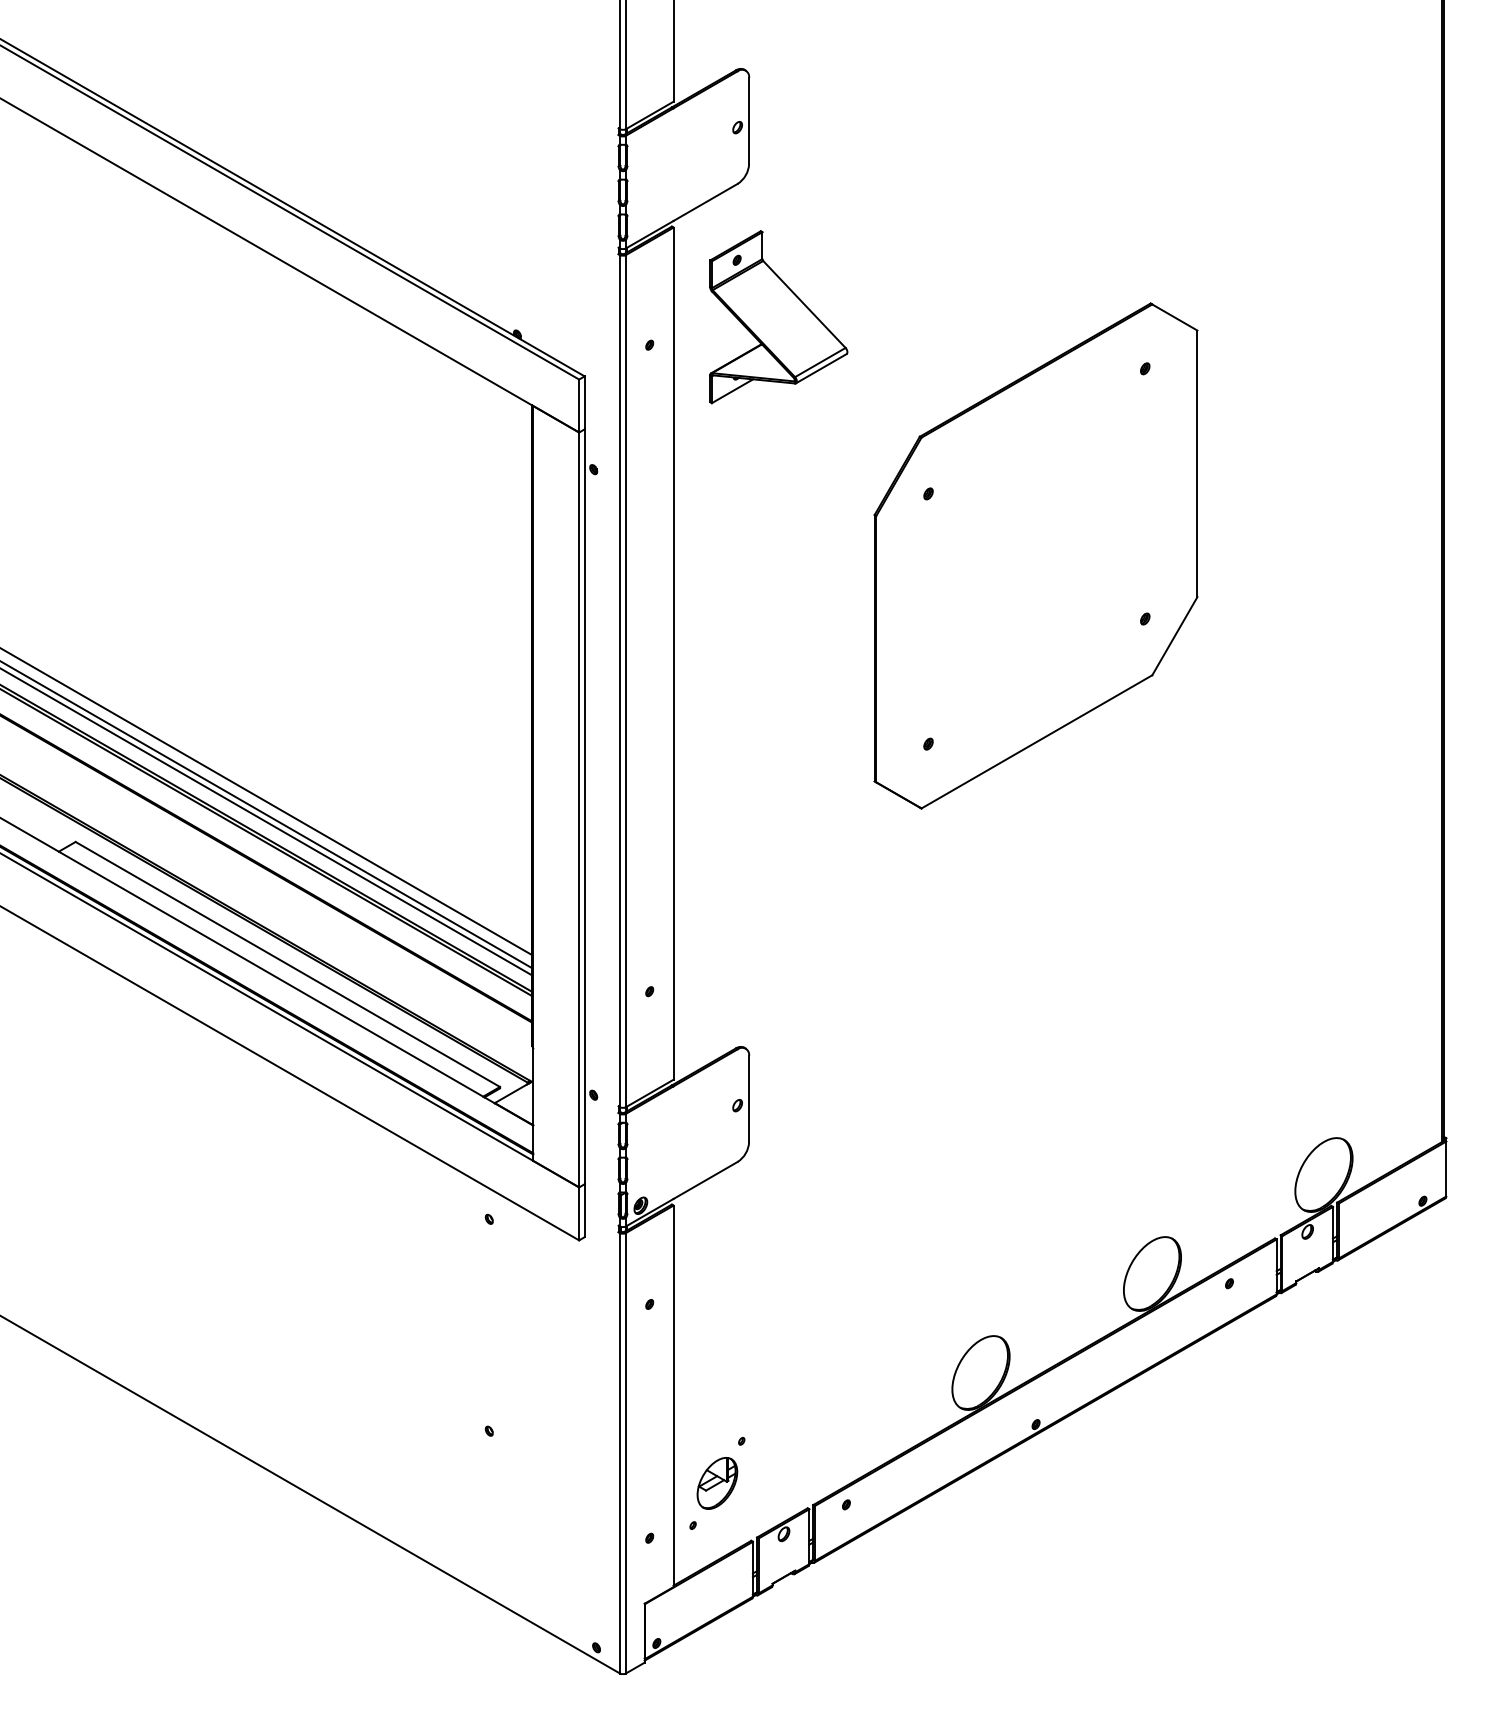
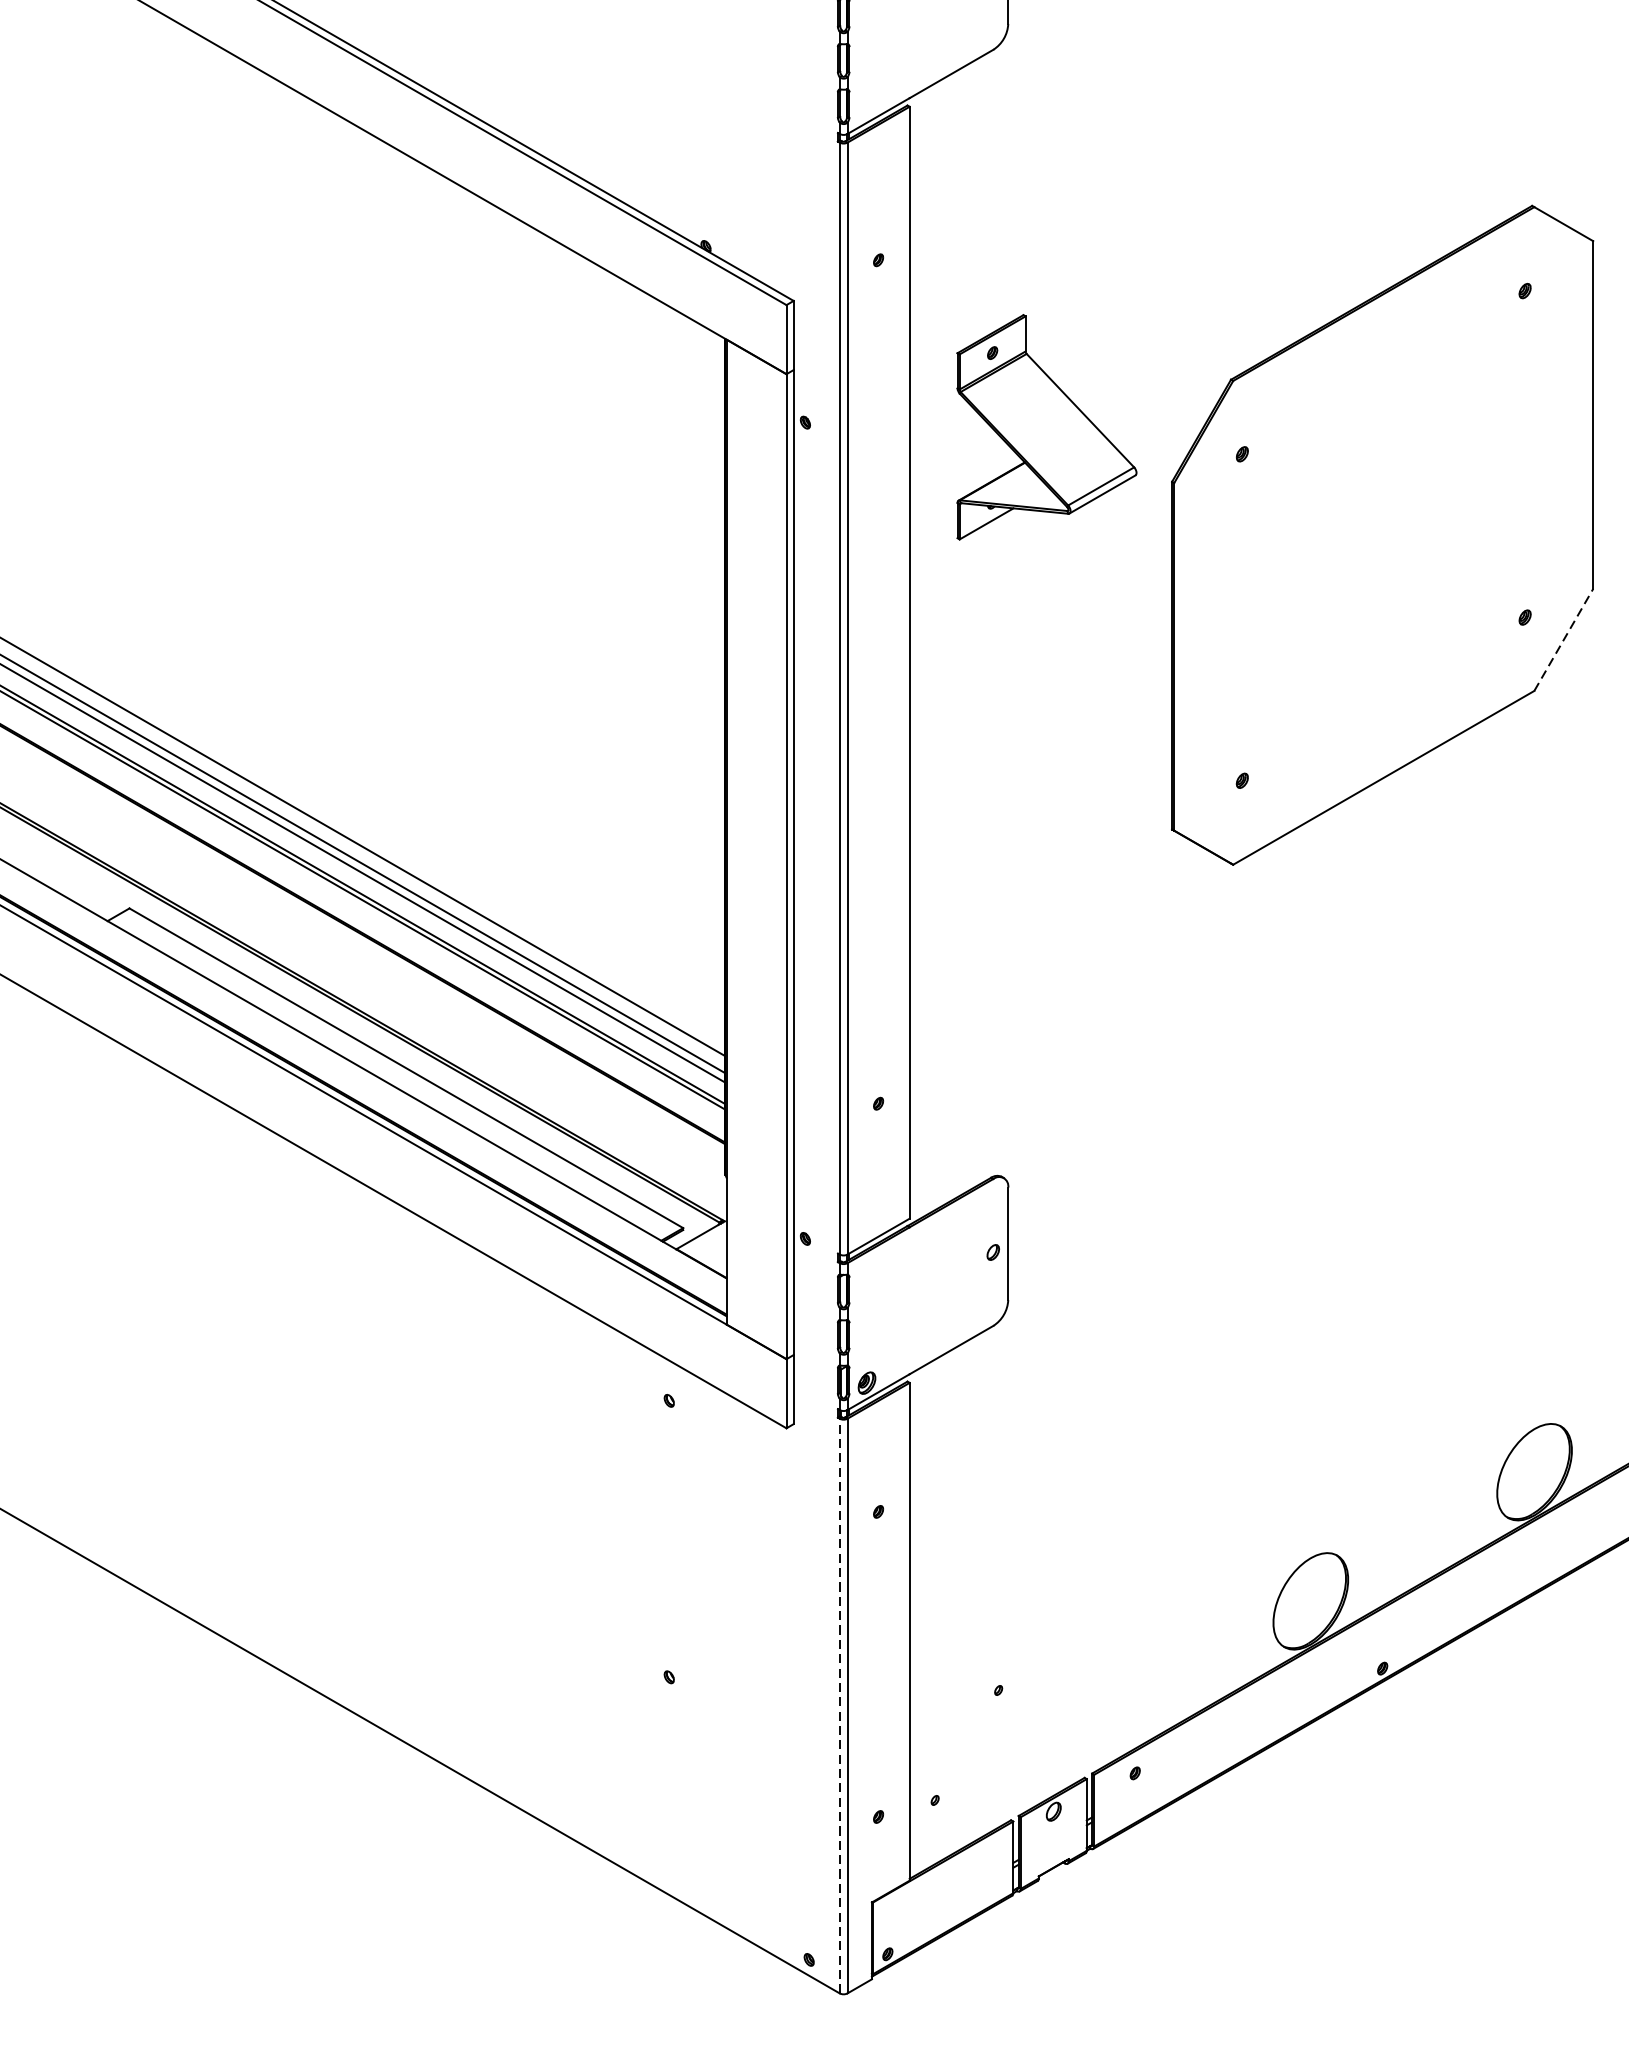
part: (778, 317) -> (1046, 427), moved
line: (1175, 635) -> (1564, 639), solid -> dashed
line: (619, 1452) -> (839, 1705), solid -> dashed
part: (717, 1483) -> (967, 1745), removed

